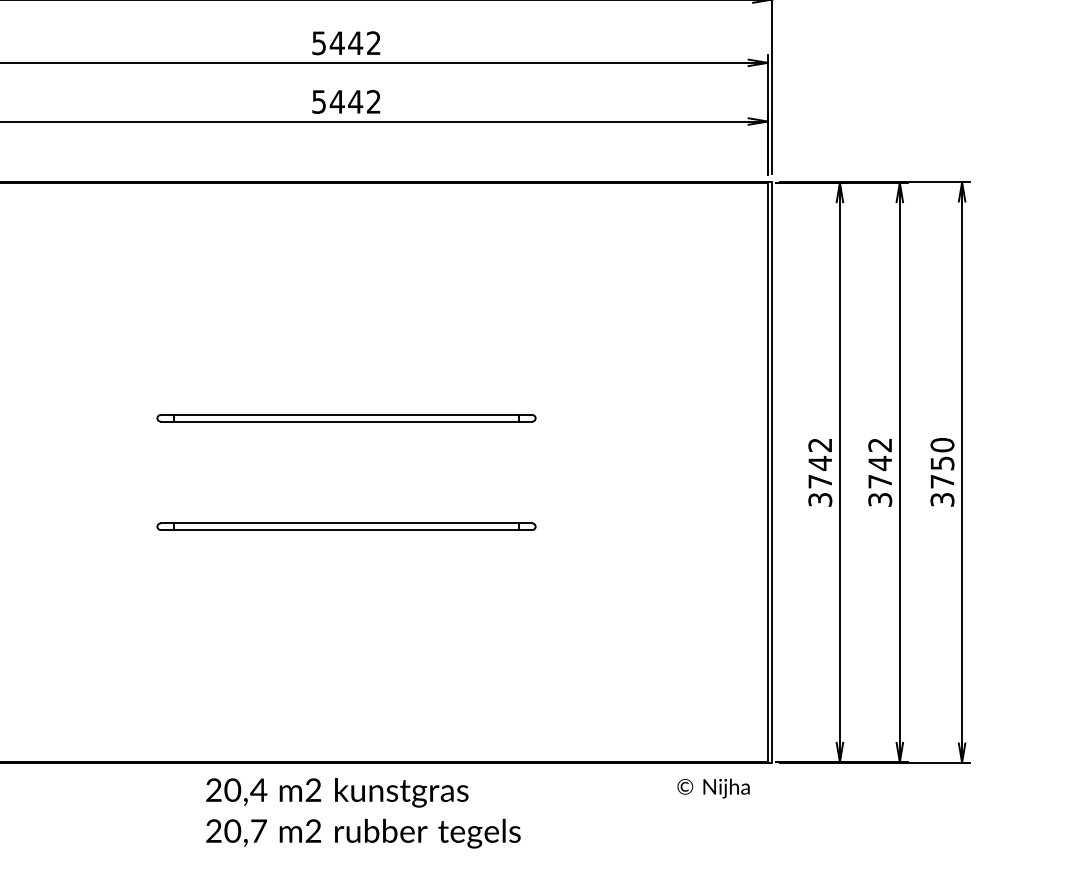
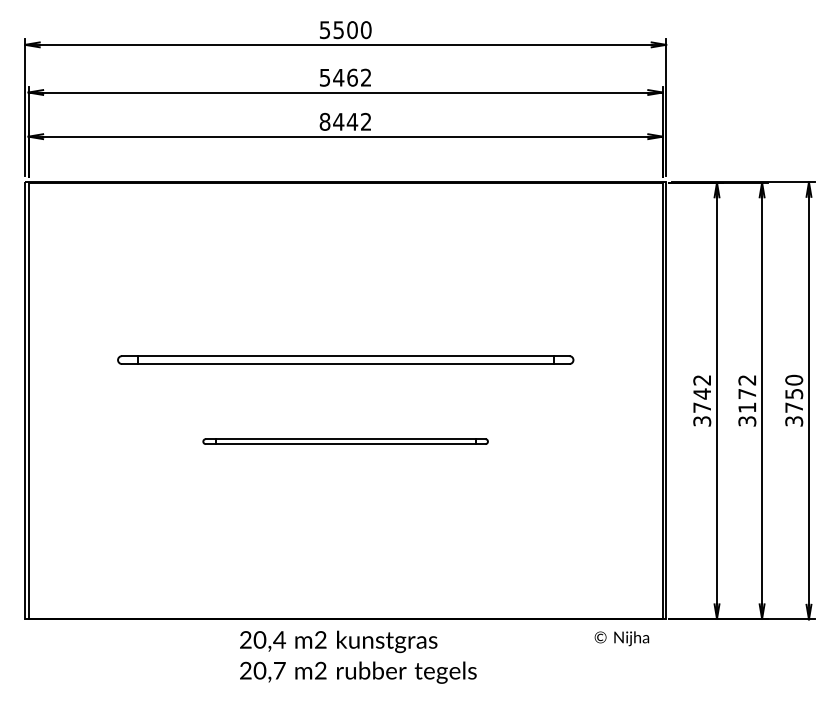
text: (355, 42) -> (352, 77), 5442 -> 5462
text: (318, 101) -> (324, 121), 5442 -> 8442
part: (346, 417) -> (345, 359), size x1.6
text: (880, 472) -> (747, 400), 3742 -> 3172

